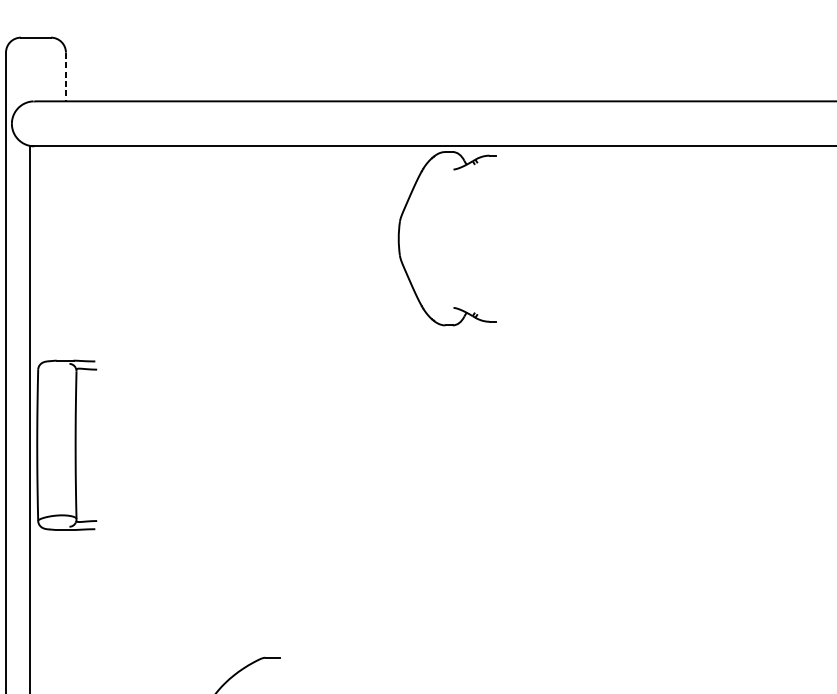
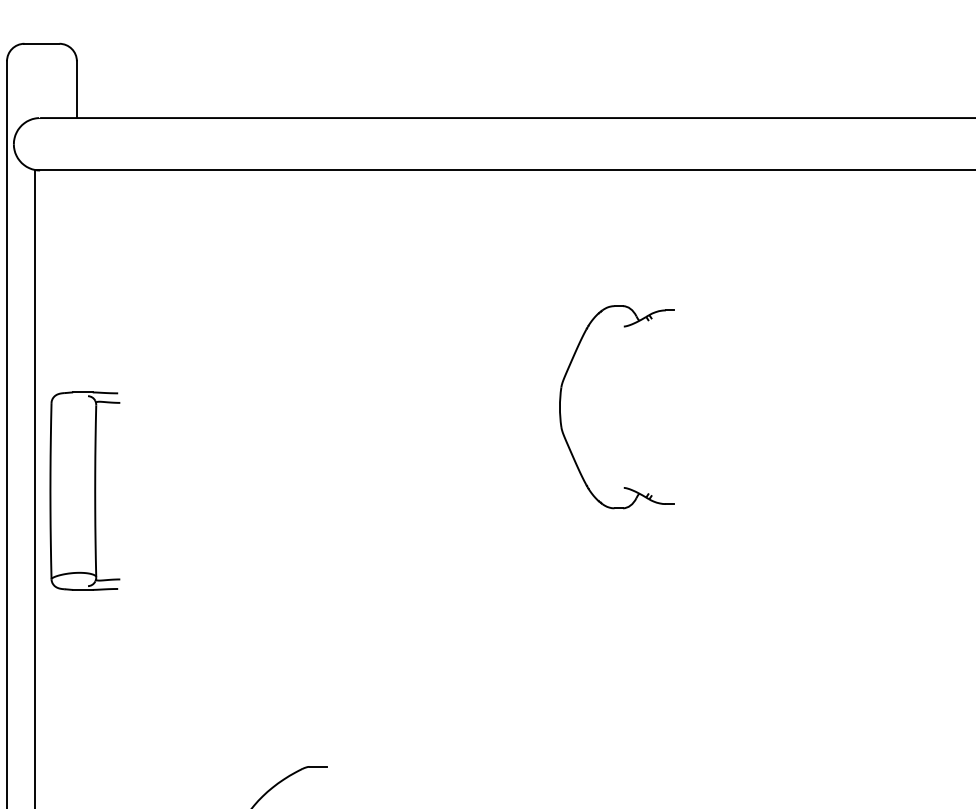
line: (65, 77) -> (76, 90), dashed -> solid
part: (400, 244) -> (561, 414), moved
part: (75, 444) -> (94, 490), moved

